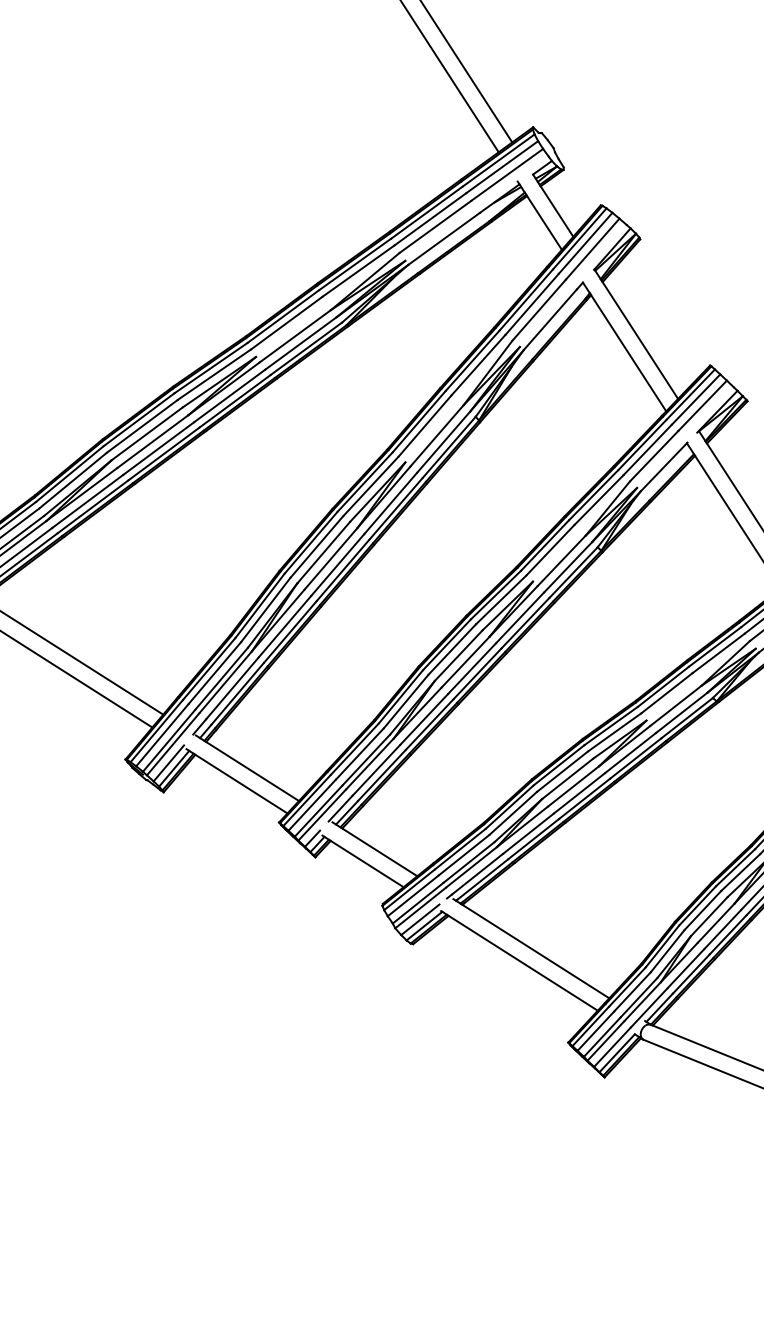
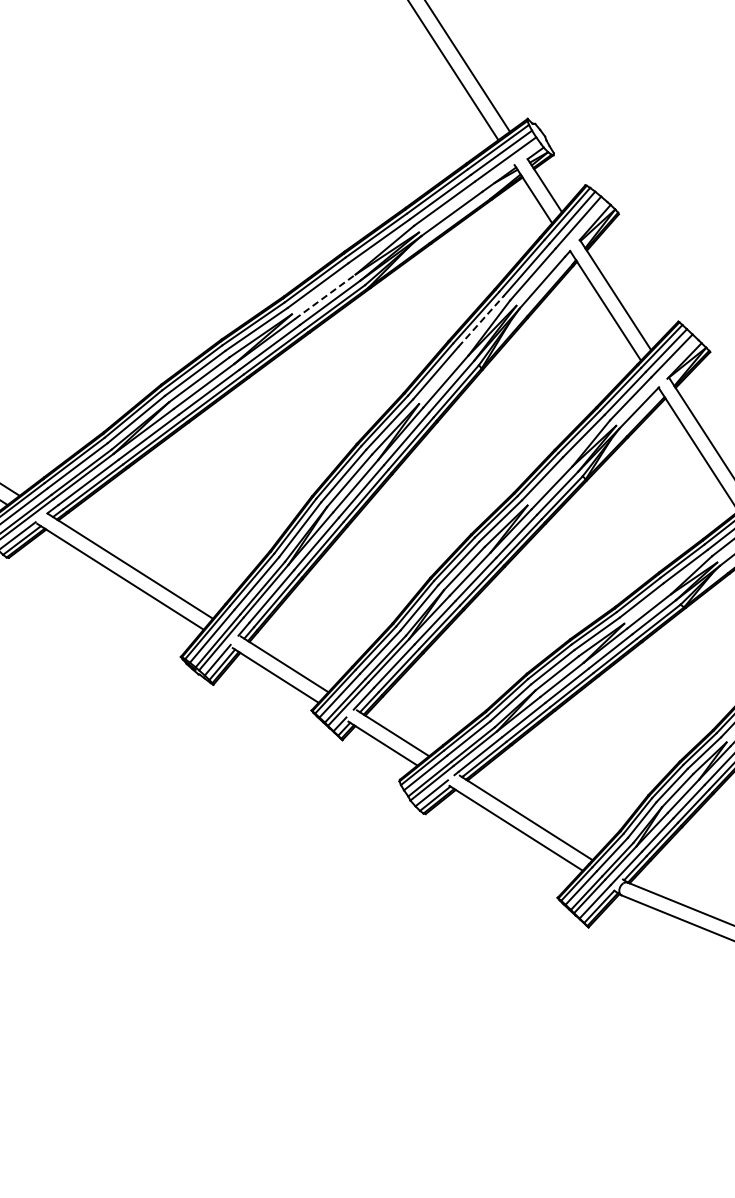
line: (295, 335) -> (325, 296), solid -> dashed
line: (478, 365) -> (481, 321), solid -> dashed

